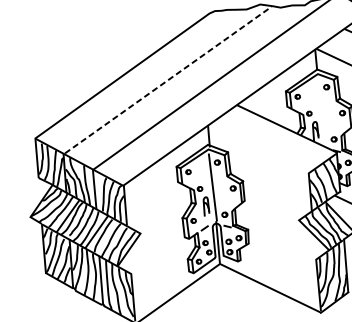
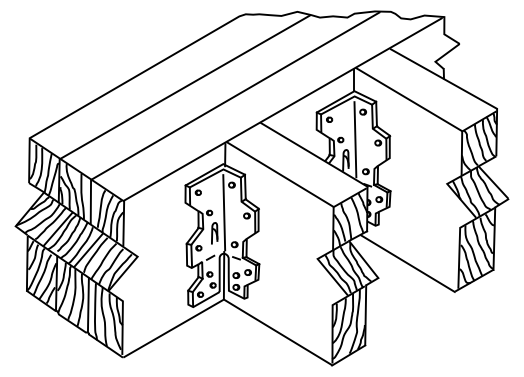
line: (169, 79) -> (186, 86), dashed -> solid
line: (322, 111) -> (355, 139), added
line: (258, 149) -> (279, 174), added

